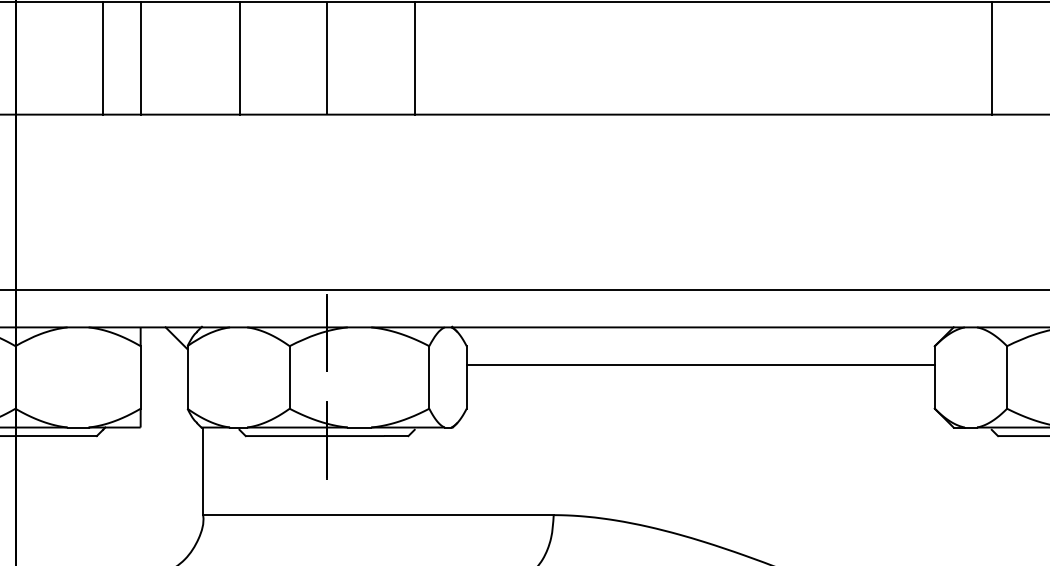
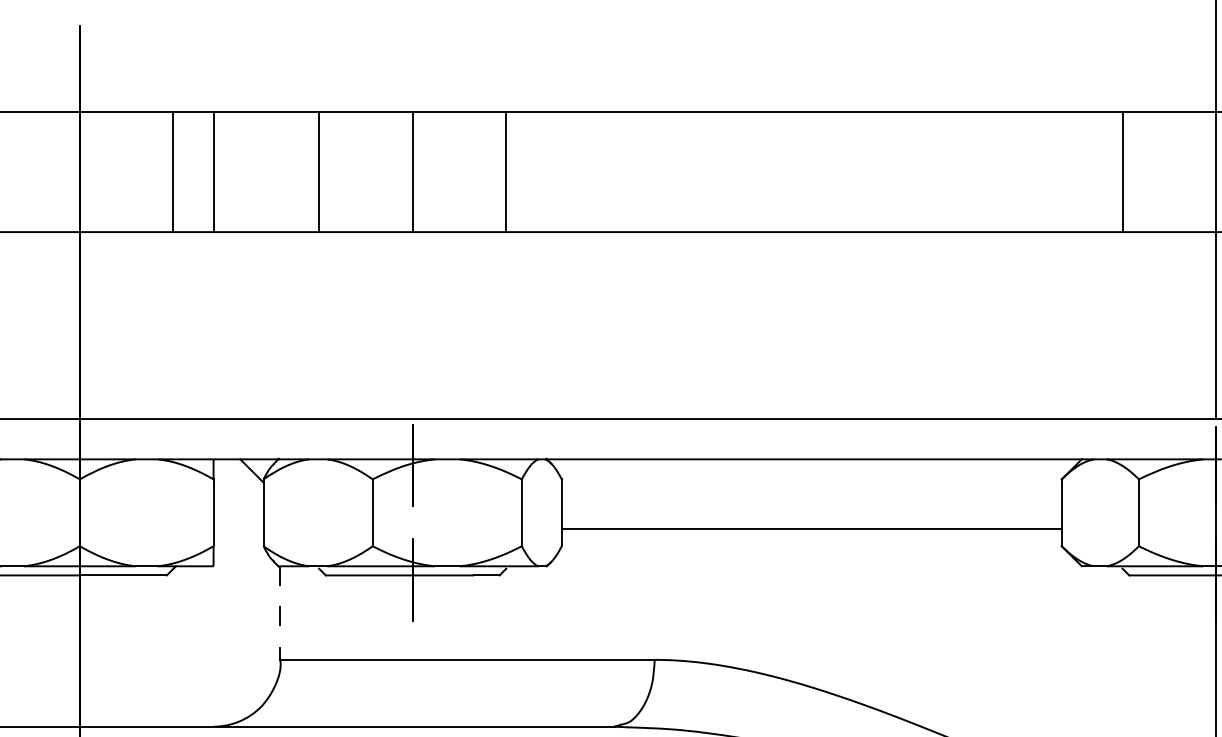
line: (700, 364) -> (811, 529), moved
line: (203, 471) -> (280, 613), solid -> dashed

